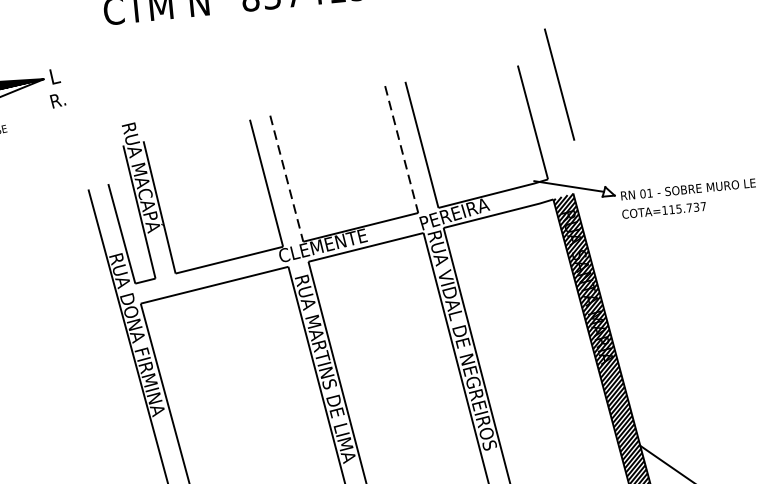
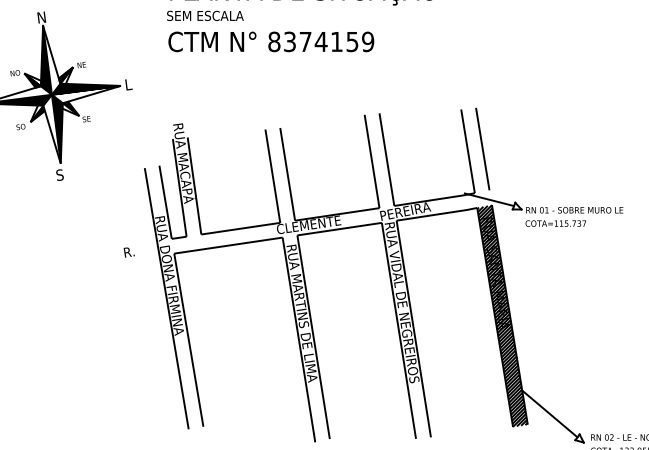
line: (559, 83) -> (482, 148), moved
text: (57, 100) -> (128, 252), moved
line: (402, 150) -> (372, 162), dashed -> solid
line: (286, 178) -> (287, 174), dashed -> solid

